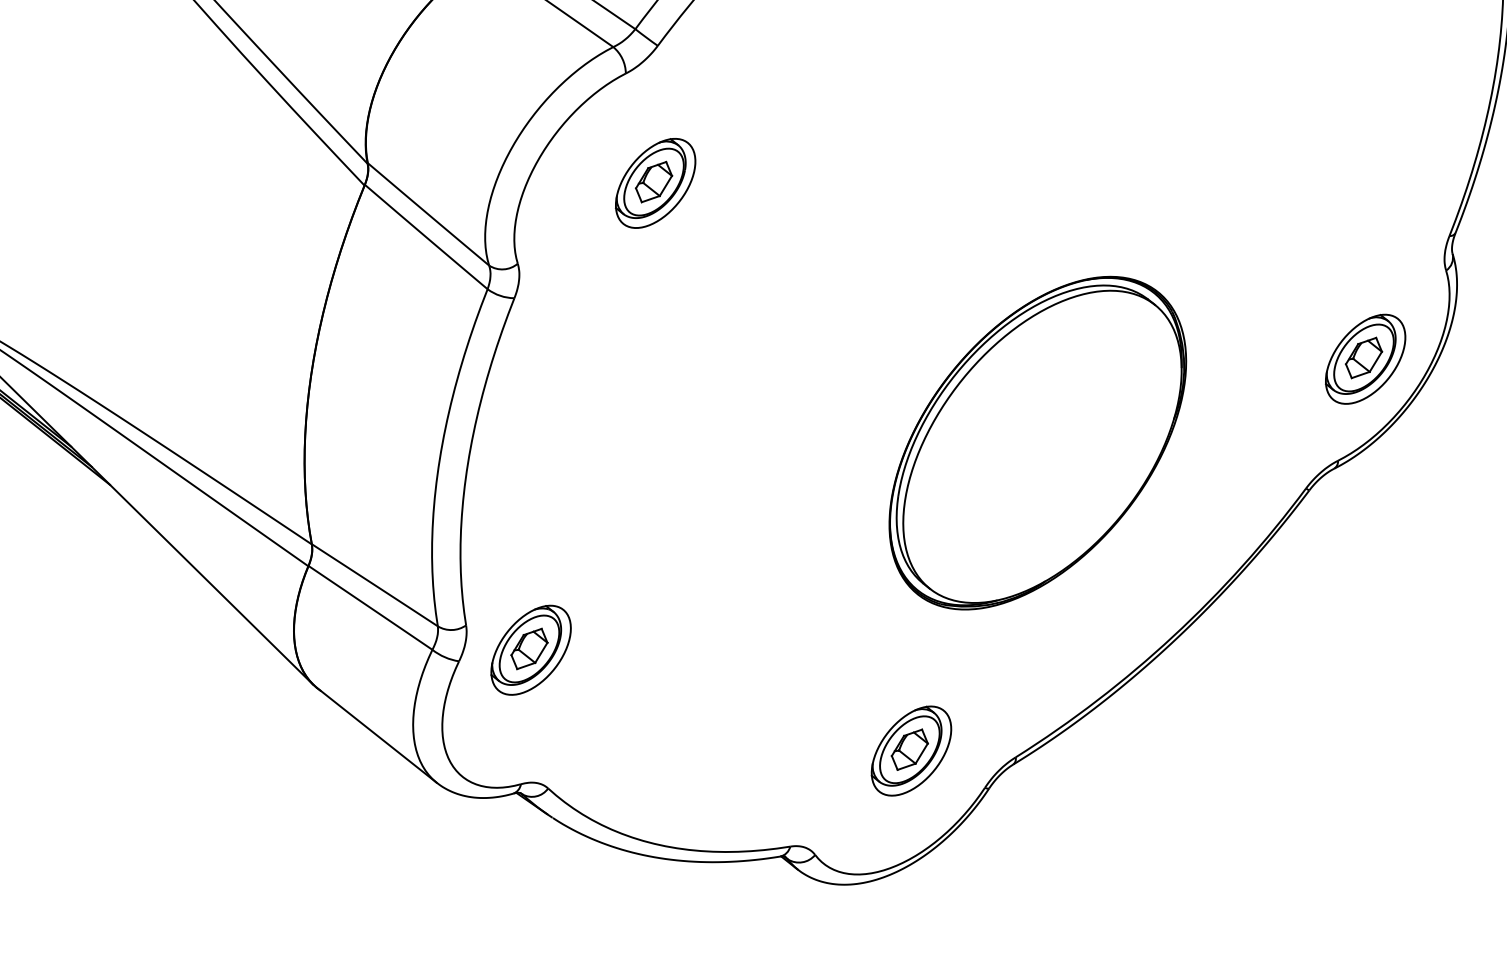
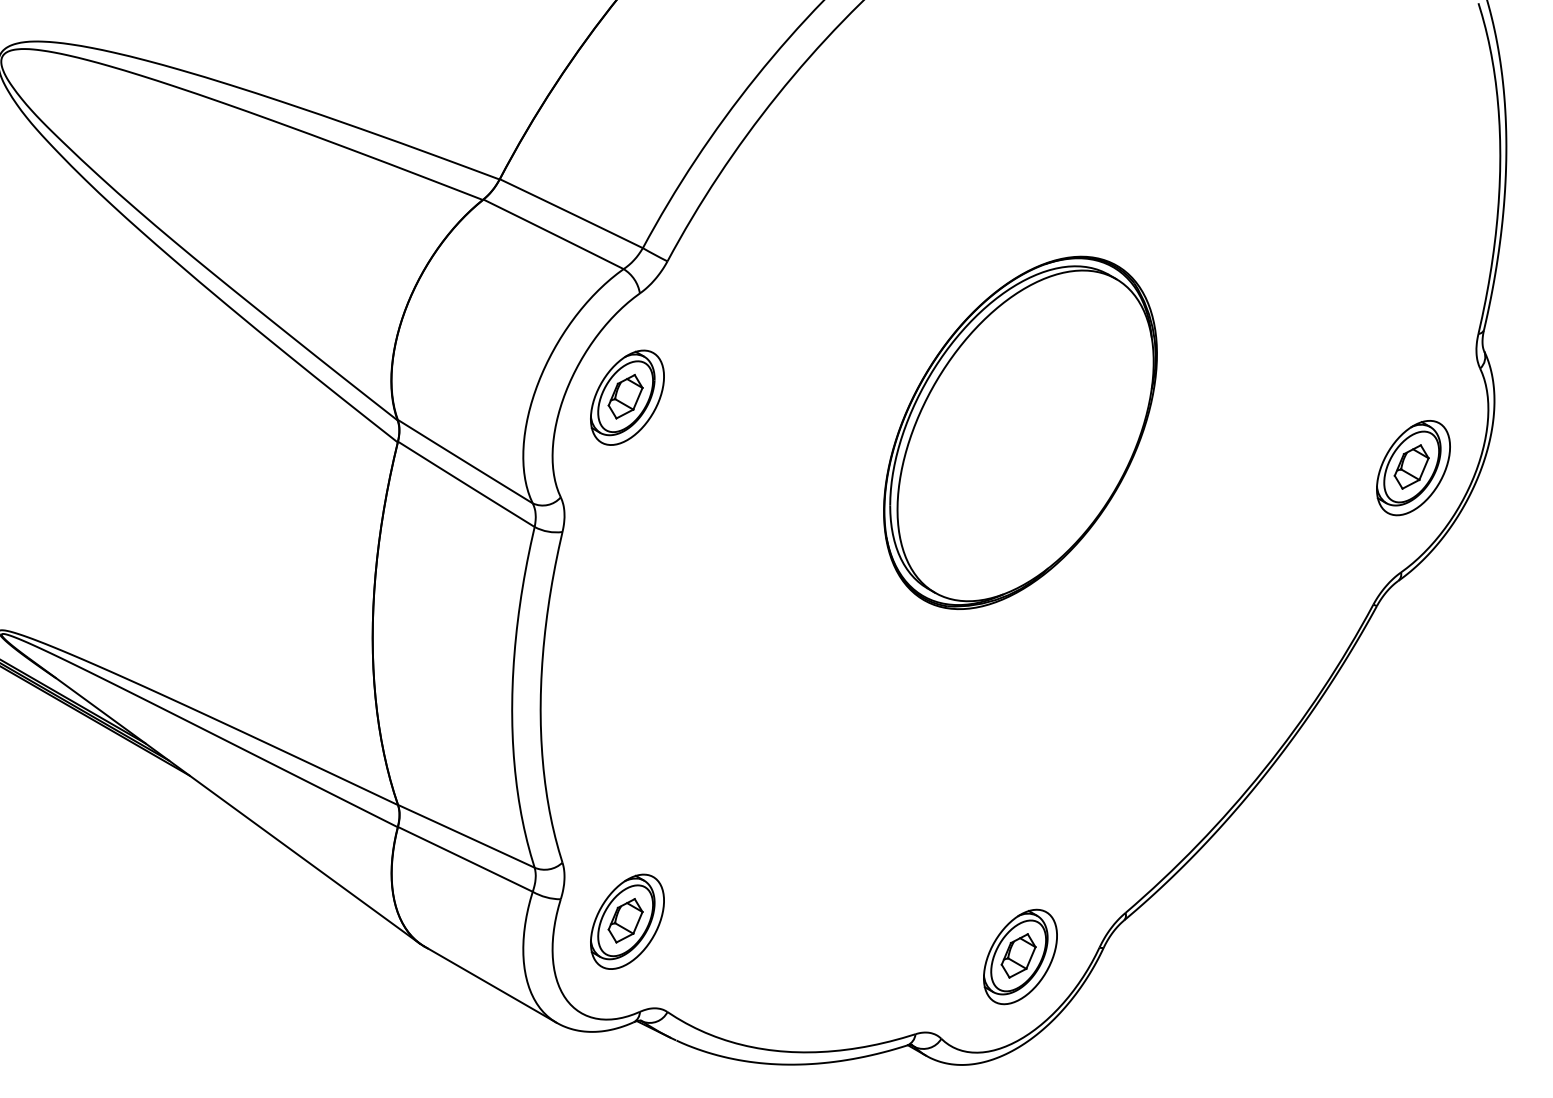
part: (655, 183) -> (627, 397), moved
part: (1037, 442) -> (1020, 432), moved
part: (531, 649) -> (627, 921), moved
part: (911, 750) -> (1020, 956), moved

